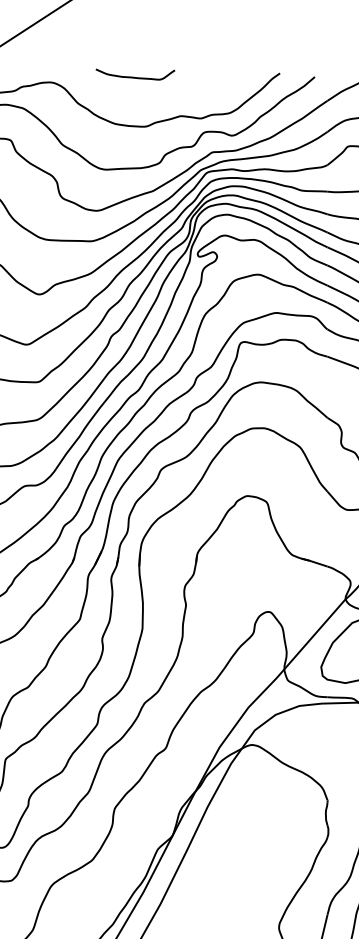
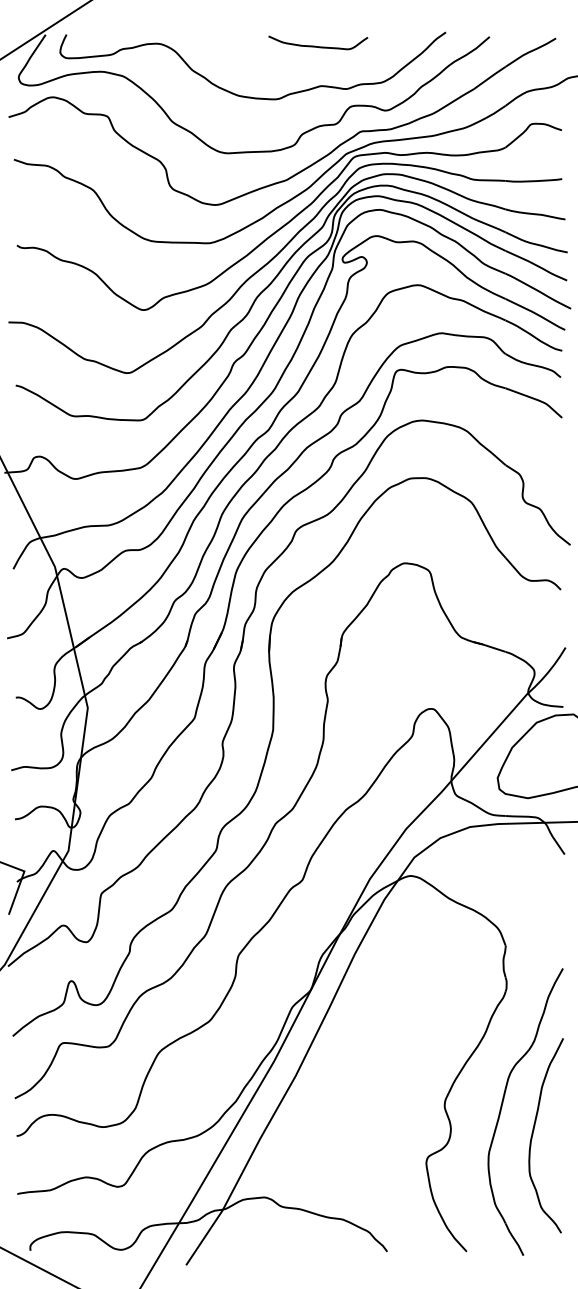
curve: (135, 77) -> (318, 46), moved

